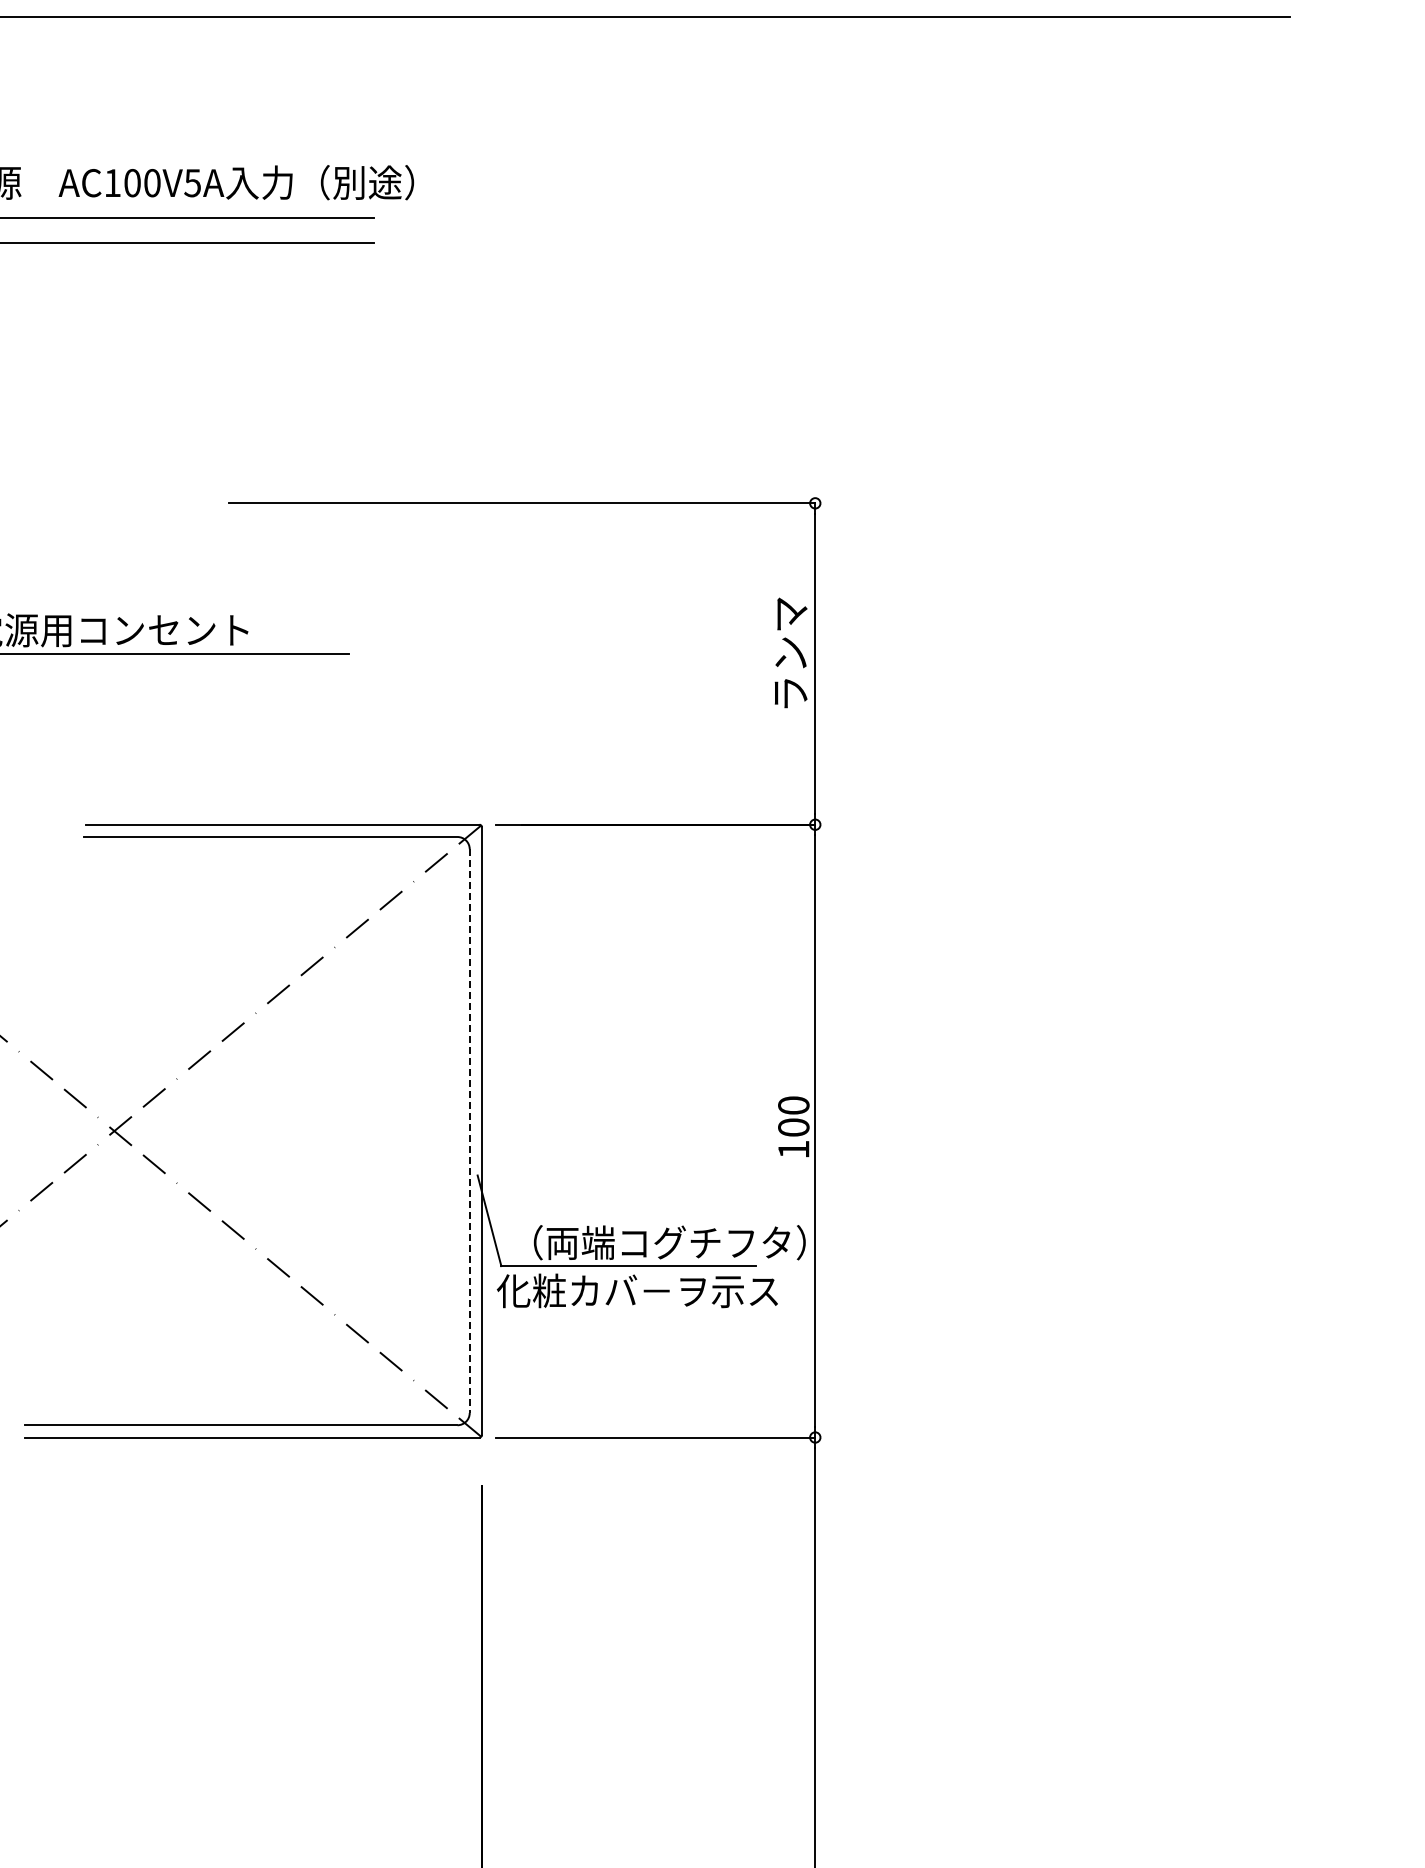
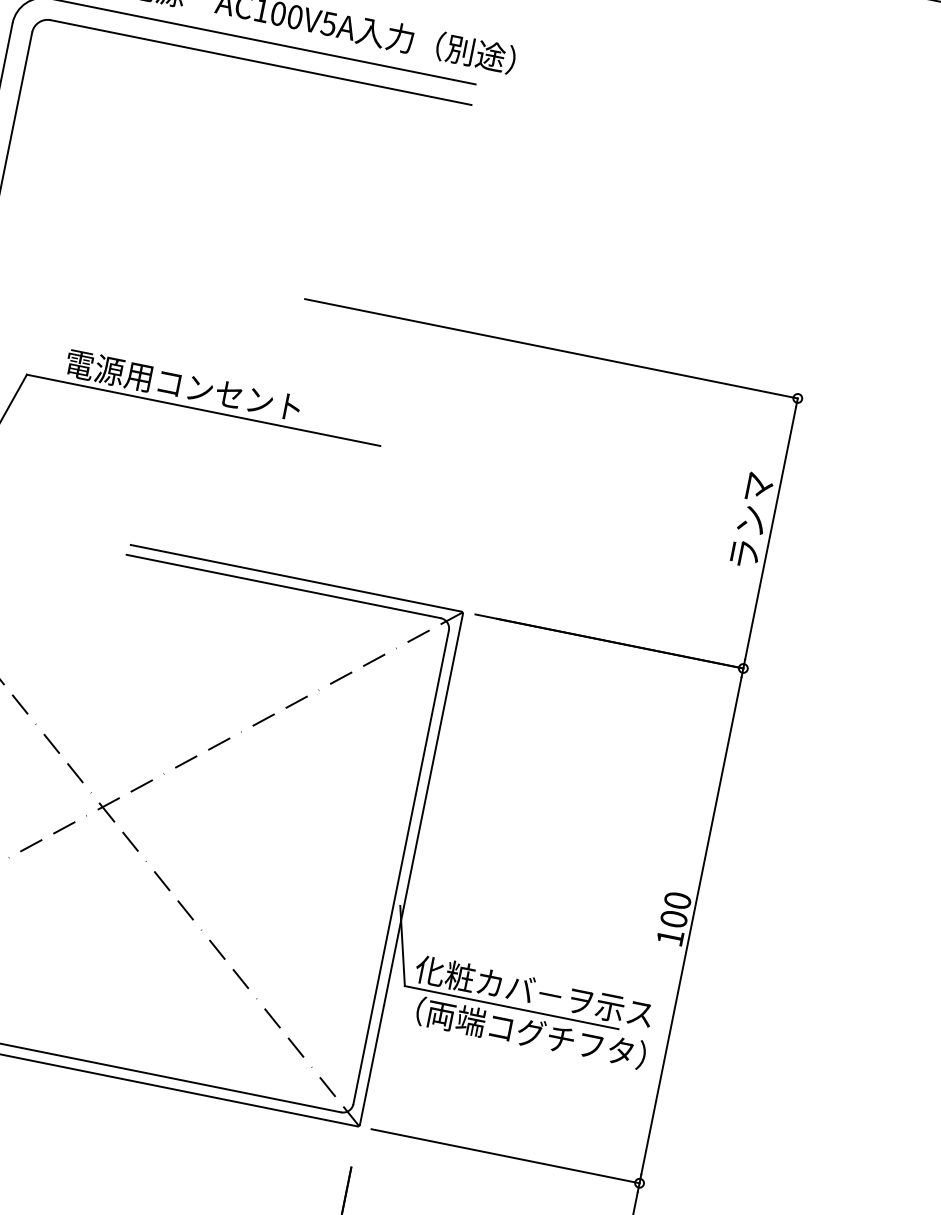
line: (469, 1131) -> (400, 867), dashed -> solid
text: (657, 1242) -> (540, 992), （両端コグチフタ） -> 化粧カバ－ヲ示ス
text: (644, 1290) -> (520, 1030), 化粧カバ－ヲ示ス -> （両端コグチフタ）

